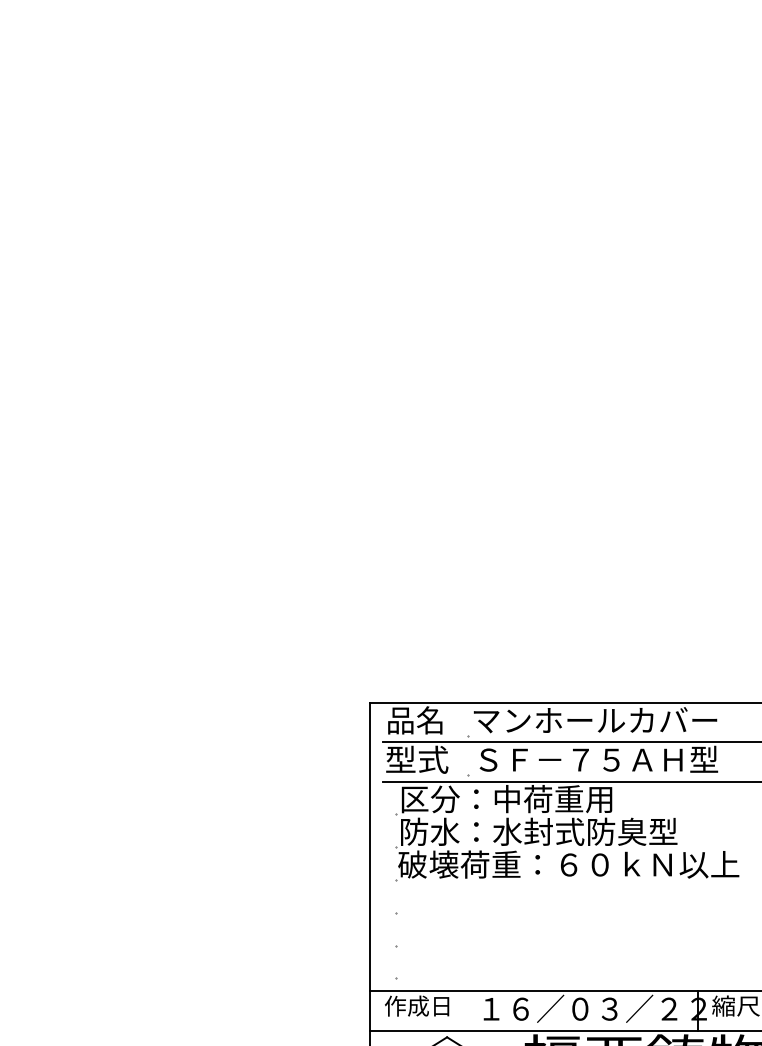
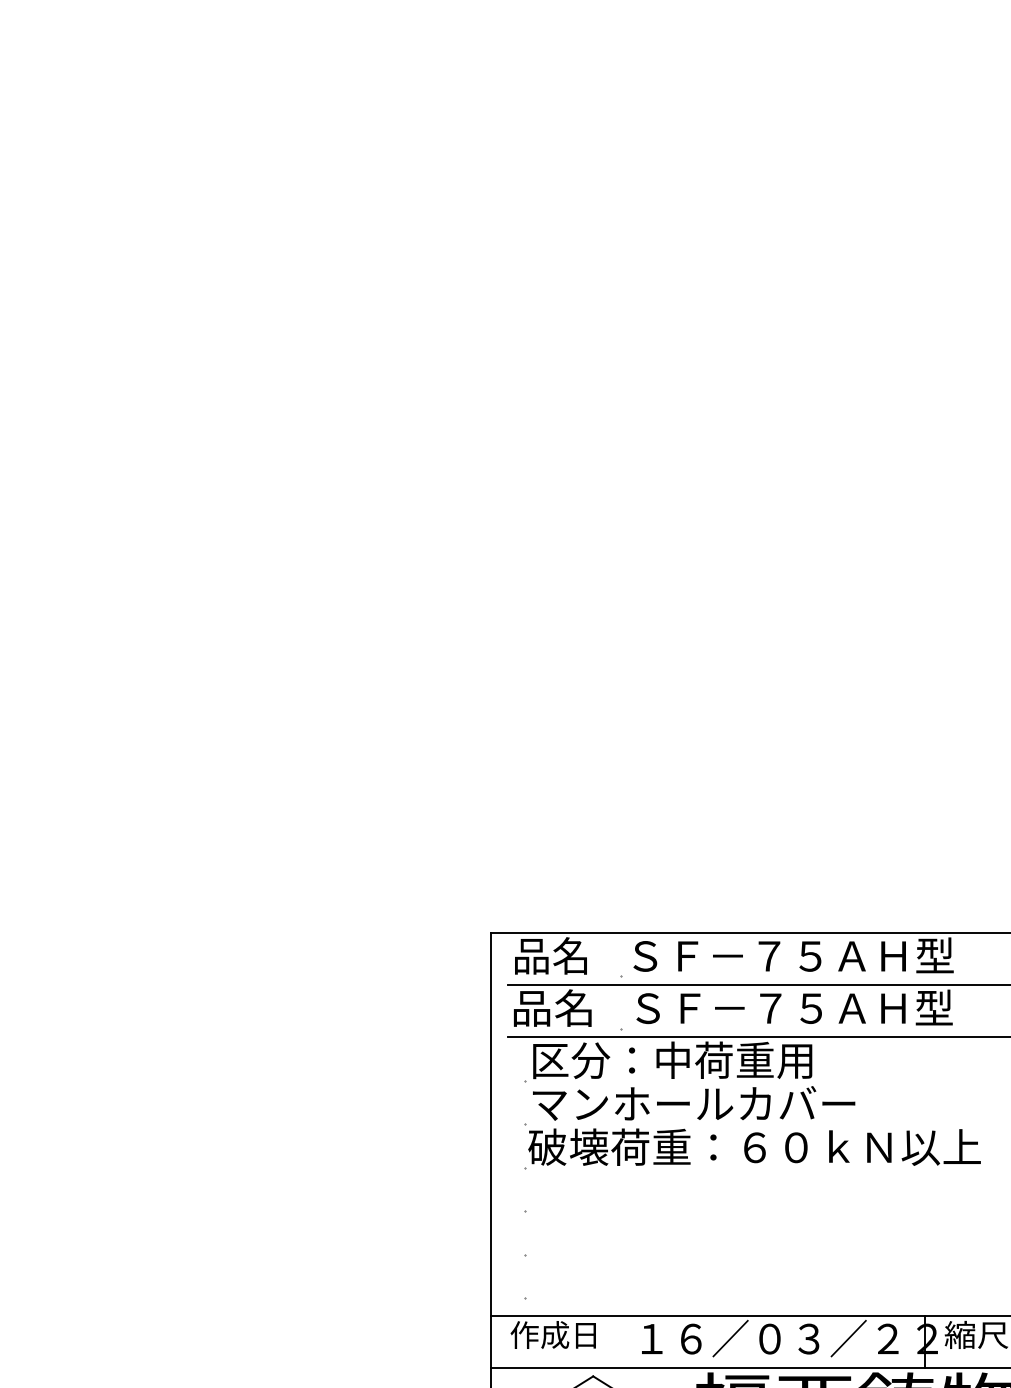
text: (595, 719) -> (790, 954), マンホールカバー -> ＳＦ－７５ＡＨ型
text: (417, 759) -> (553, 1007), 型式 -> 品名
text: (539, 831) -> (715, 1103), 防水：水封式防臭型 -> マンホールカバー

